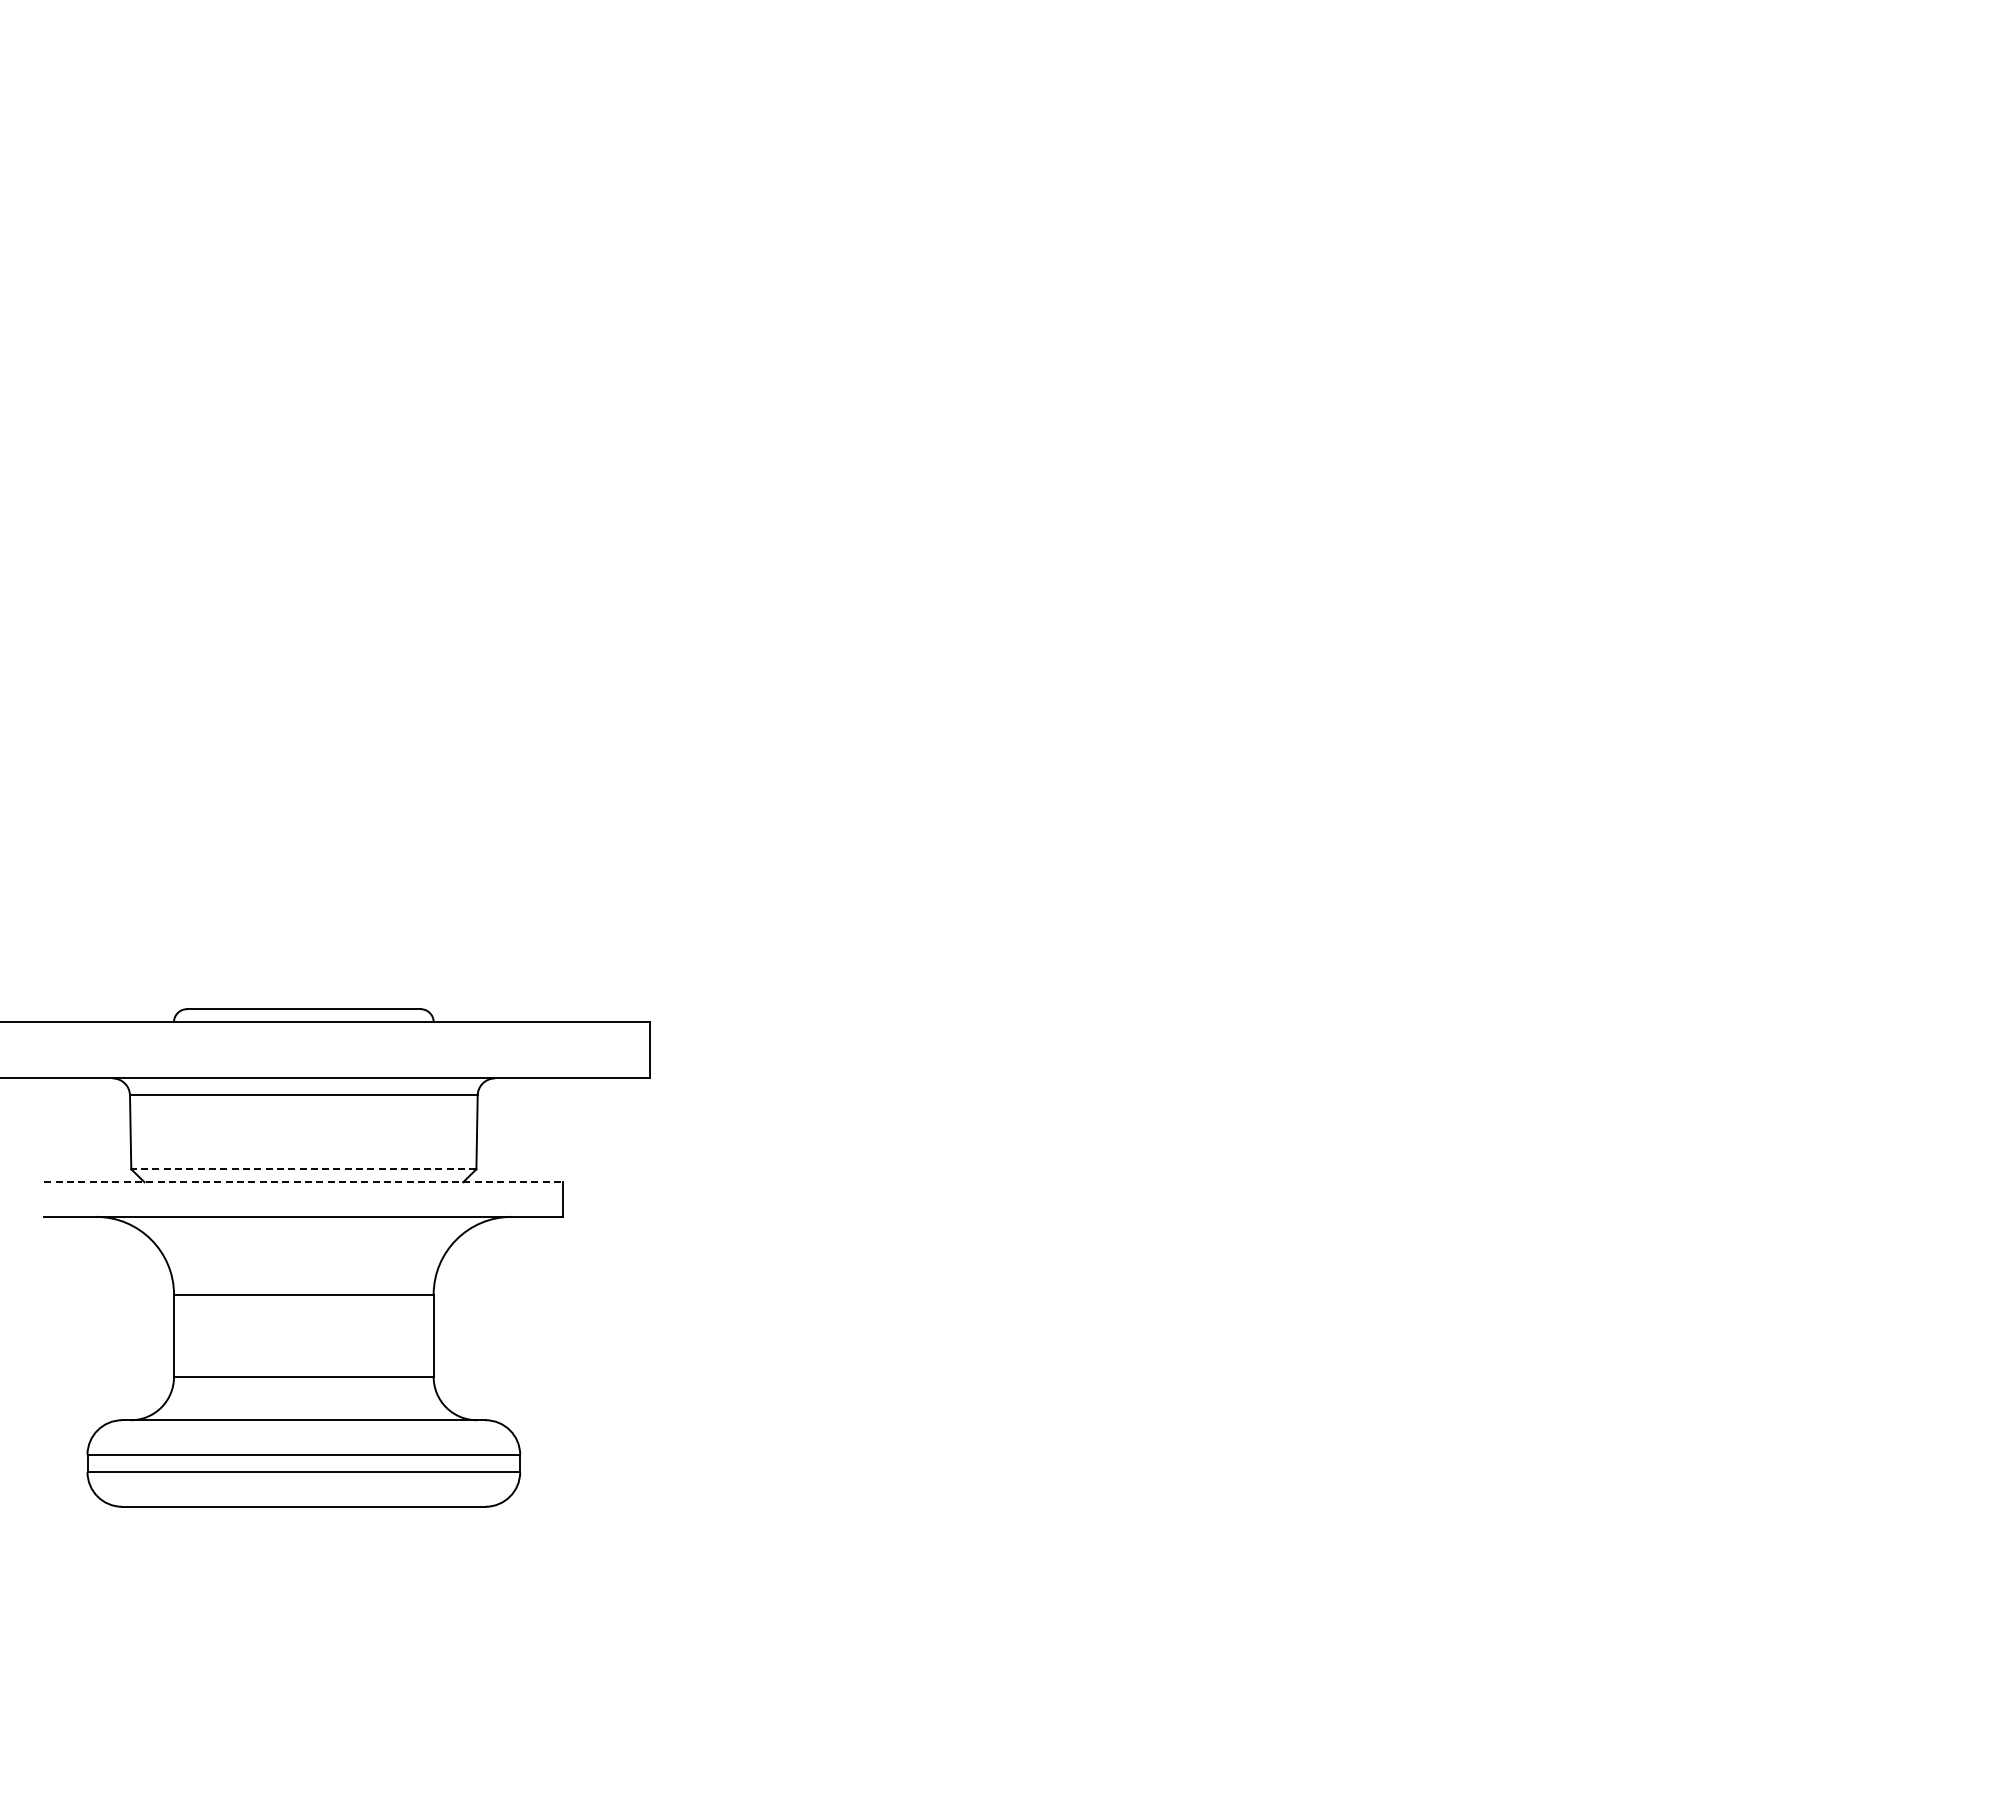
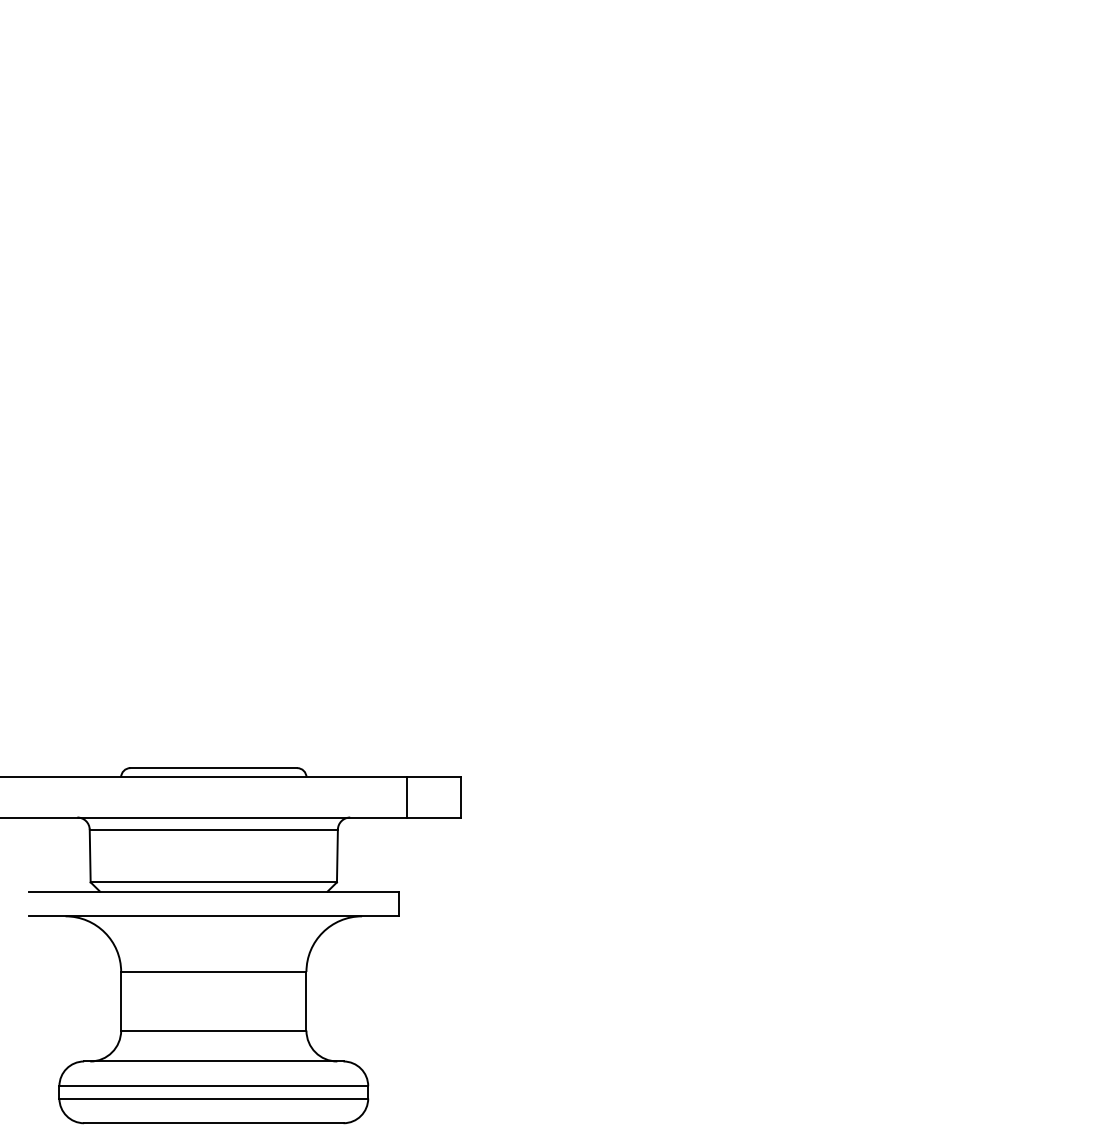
line: (574, 1050) -> (406, 797), added
line: (303, 1169) -> (213, 882), dashed -> solid
line: (303, 1182) -> (213, 891), dashed -> solid

